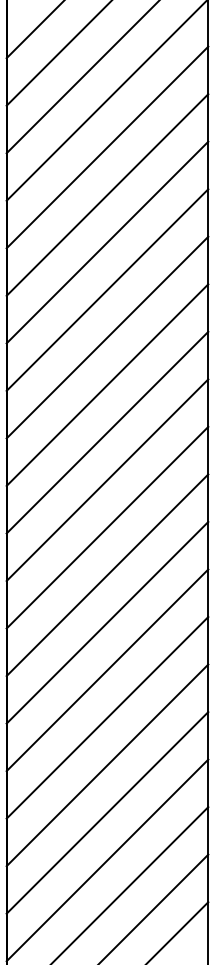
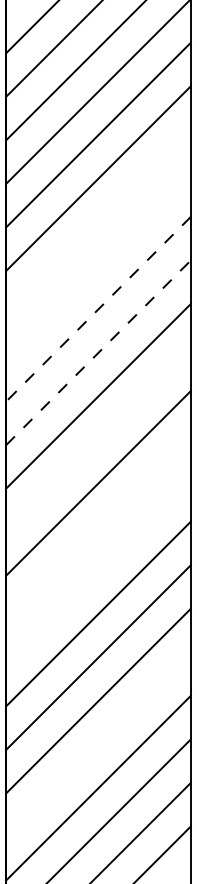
line: (107, 242) -> (98, 222), removed
line: (107, 289) -> (98, 265), removed
line: (107, 337) -> (98, 309), solid -> dashed
line: (107, 385) -> (98, 353), solid -> dashed
line: (107, 480) -> (98, 440), removed
line: (107, 575) -> (98, 527), removed
line: (107, 622) -> (98, 570), removed
line: (107, 812) -> (98, 744), removed

